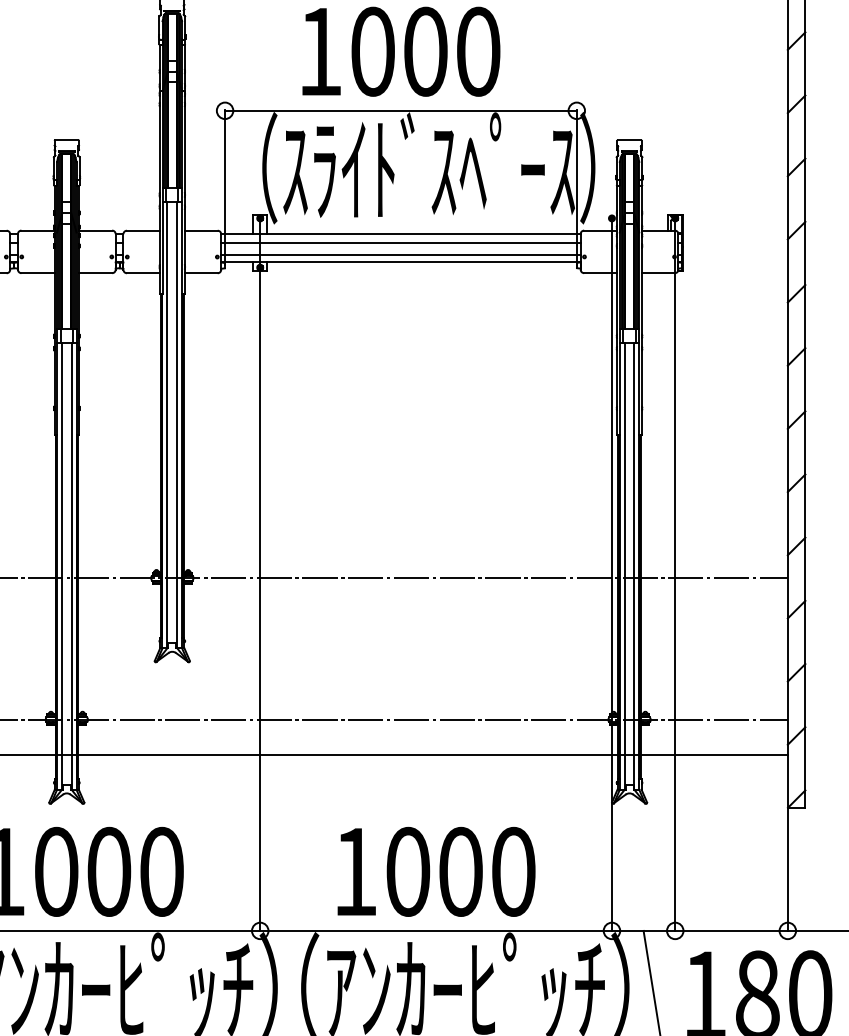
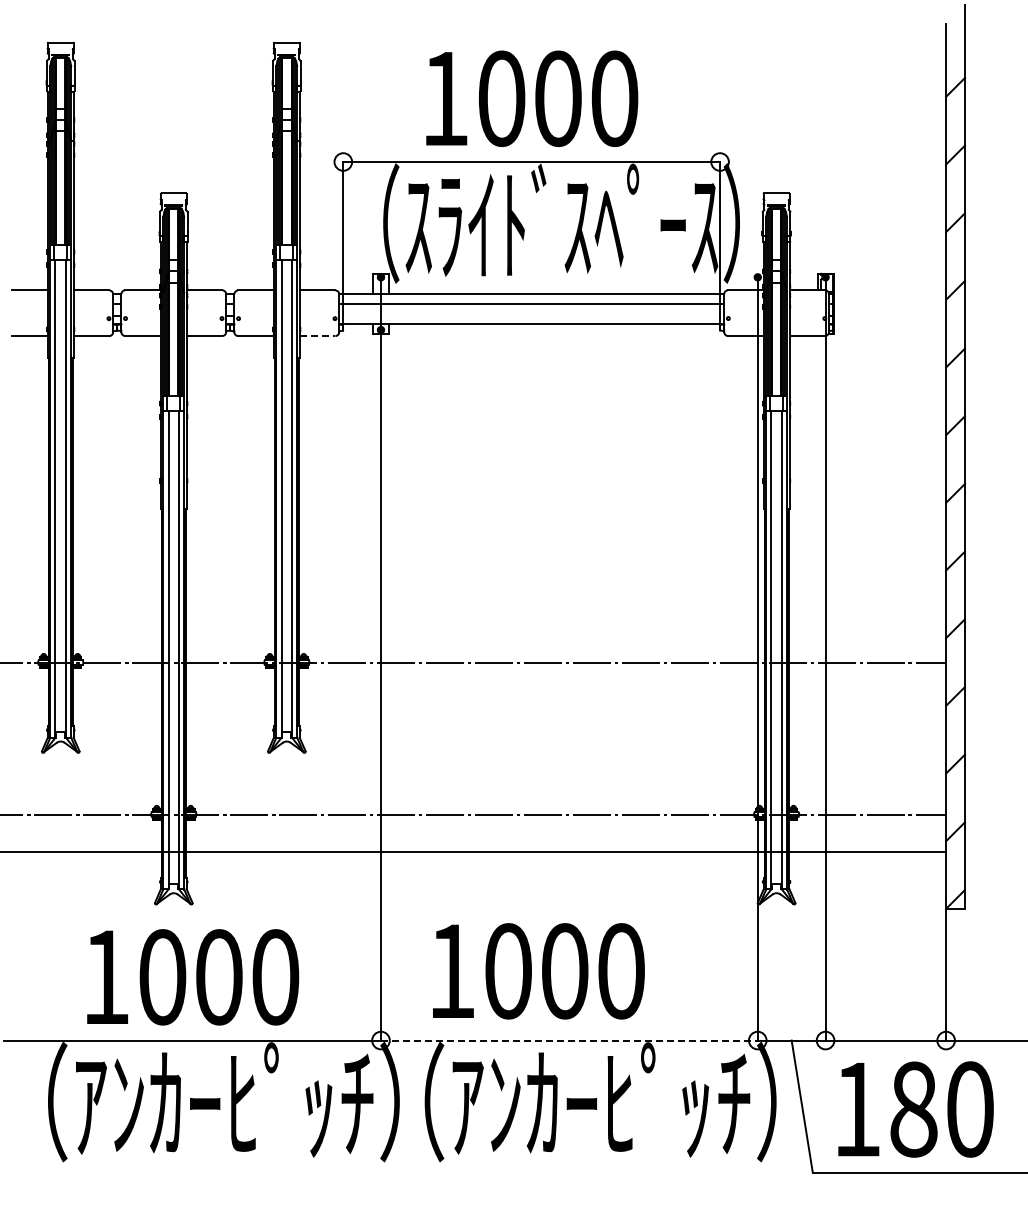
line: (400, 255) -> (531, 316), removed
line: (200, 273) -> (317, 336), solid -> dashed
text: (436, 872) -> (538, 971), moved
line: (436, 930) -> (569, 1040), solid -> dashed

